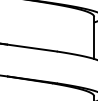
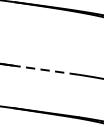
line: (32, 48) -> (46, 70), solid -> dashed

